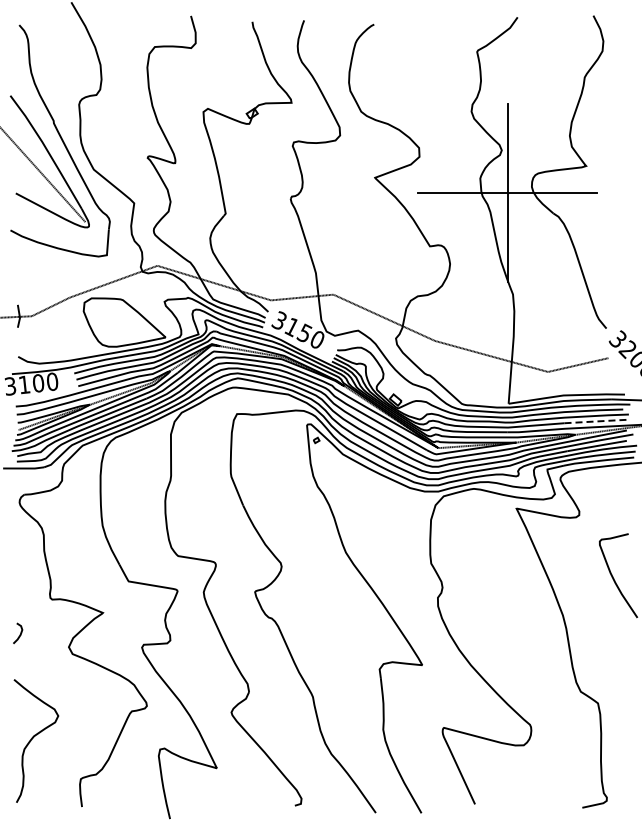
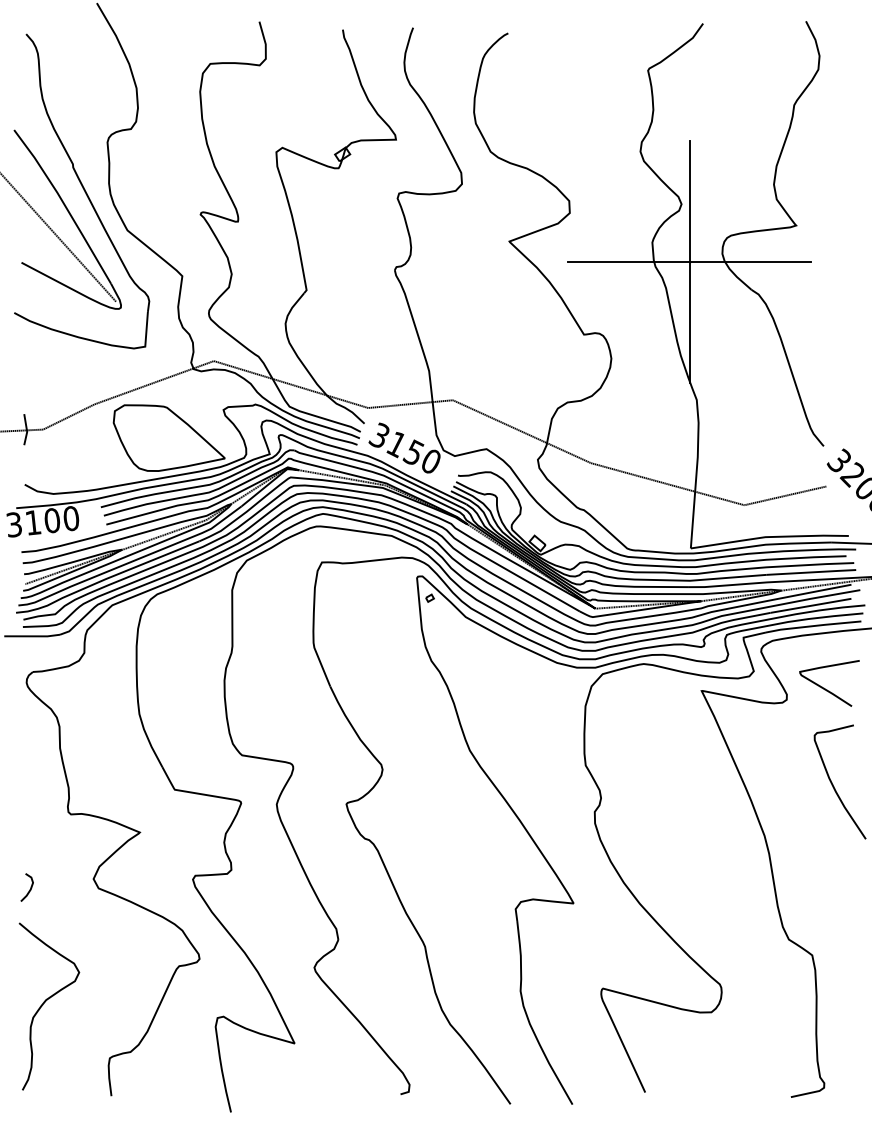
line: (598, 421) -> (812, 572), dashed -> solid
curve: (606, 505) -> (823, 686), added
curve: (19, 634) -> (29, 888), moved

